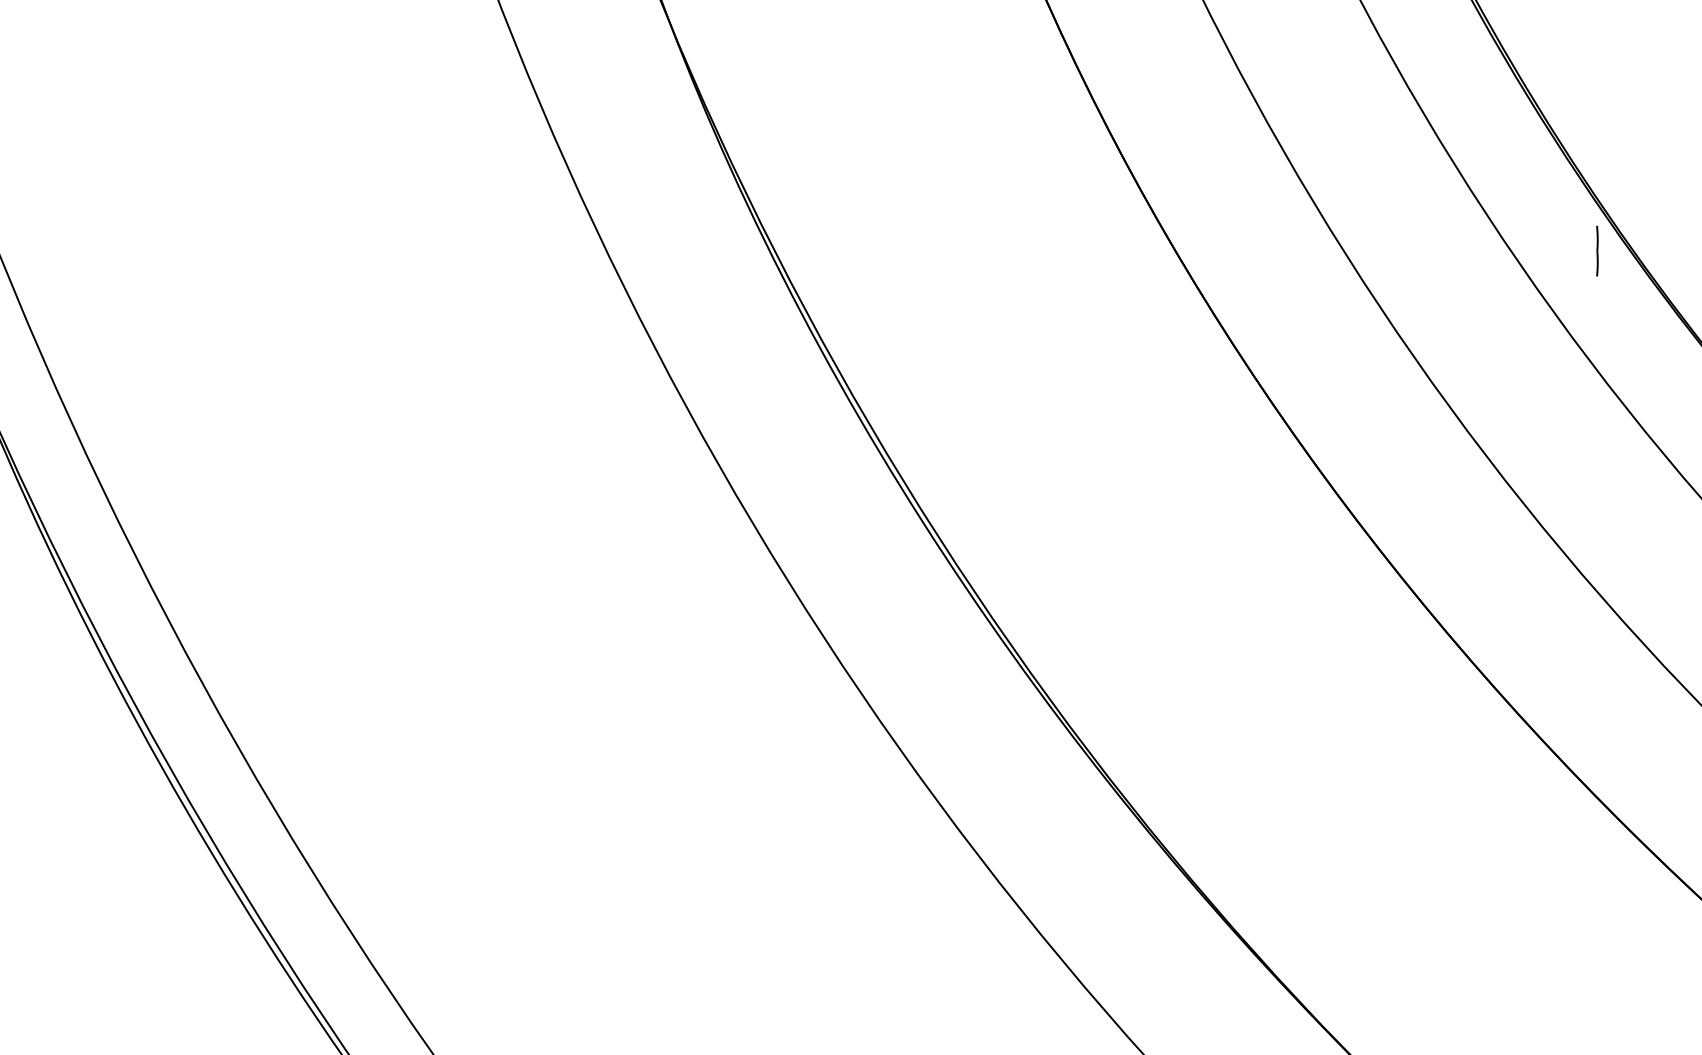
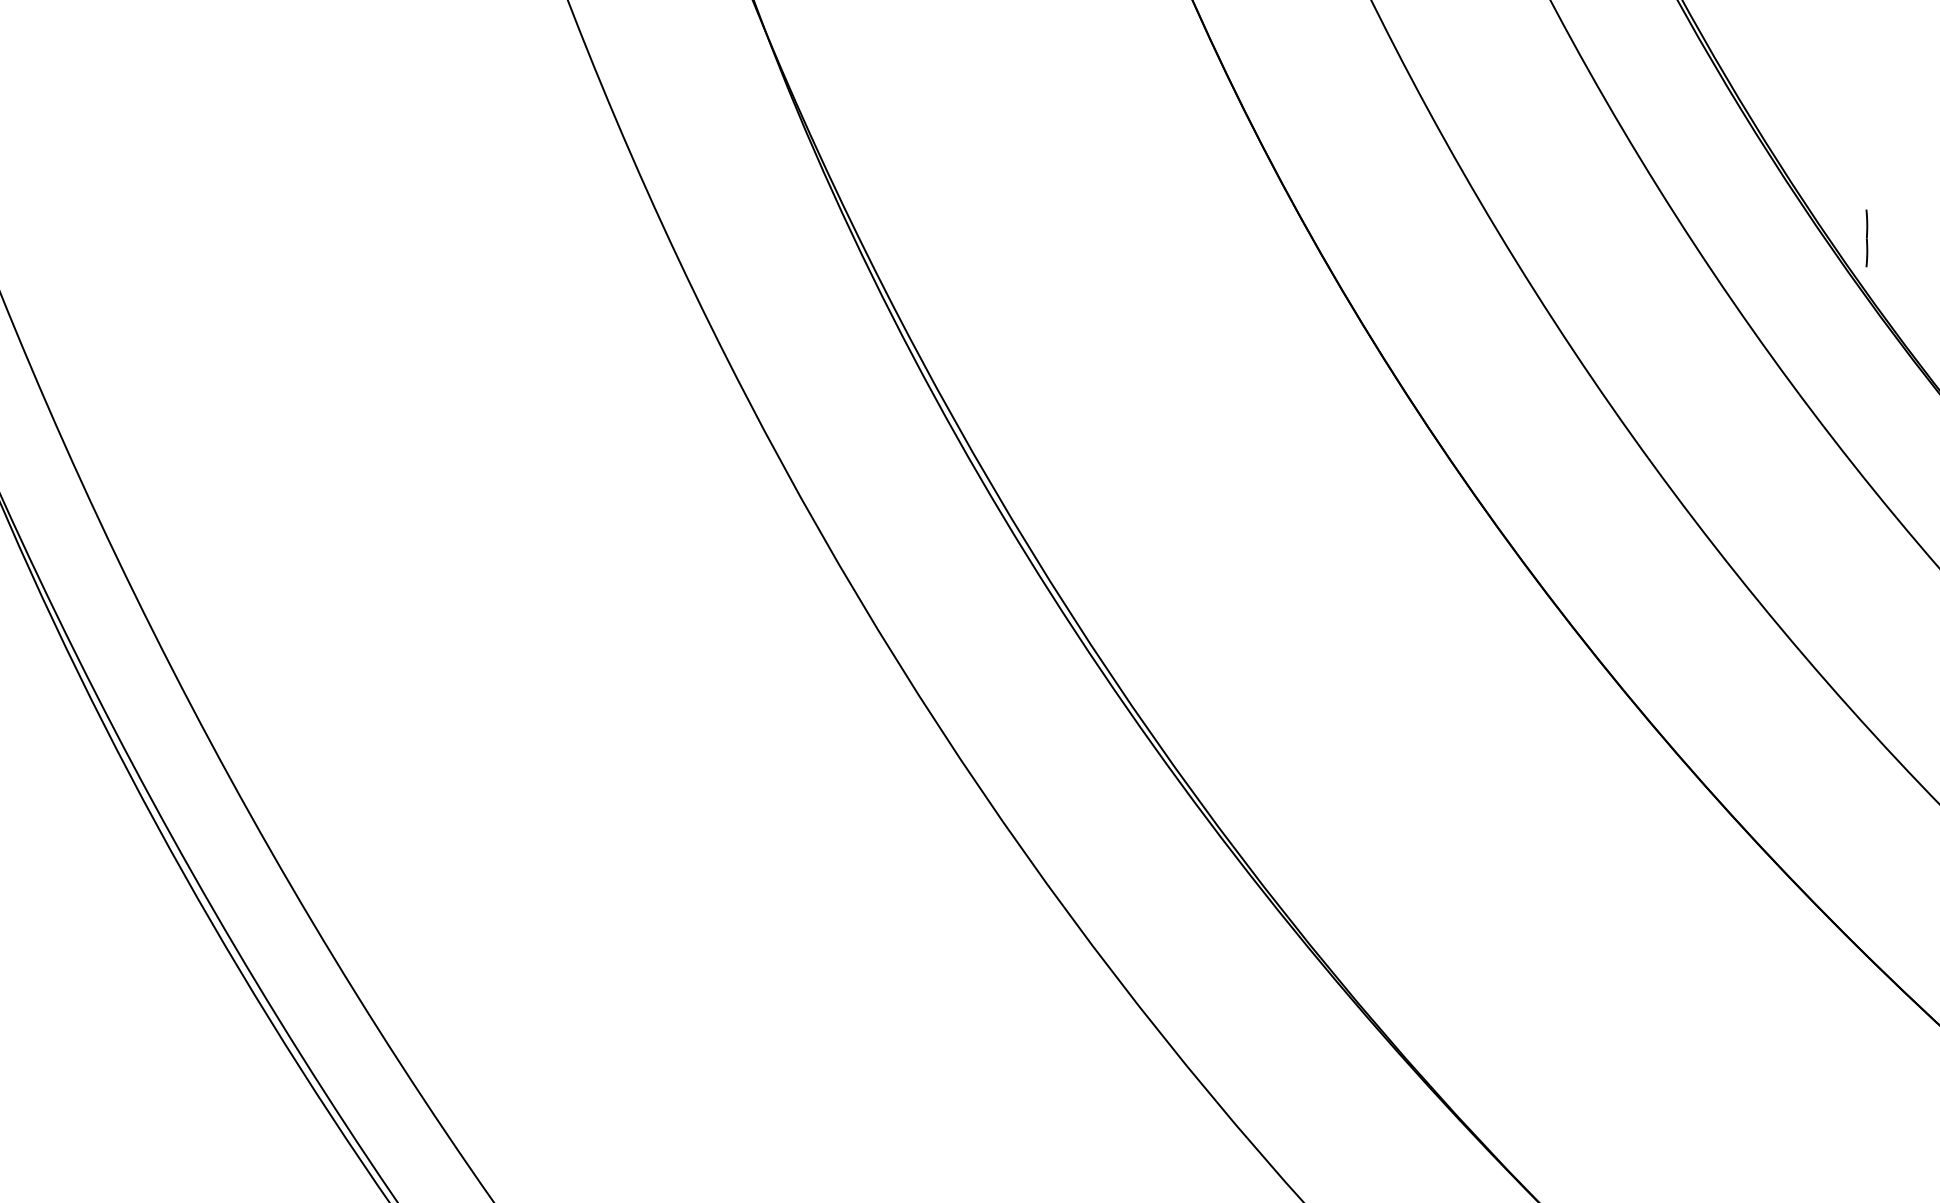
line: (1597, 251) -> (1866, 238), moved

